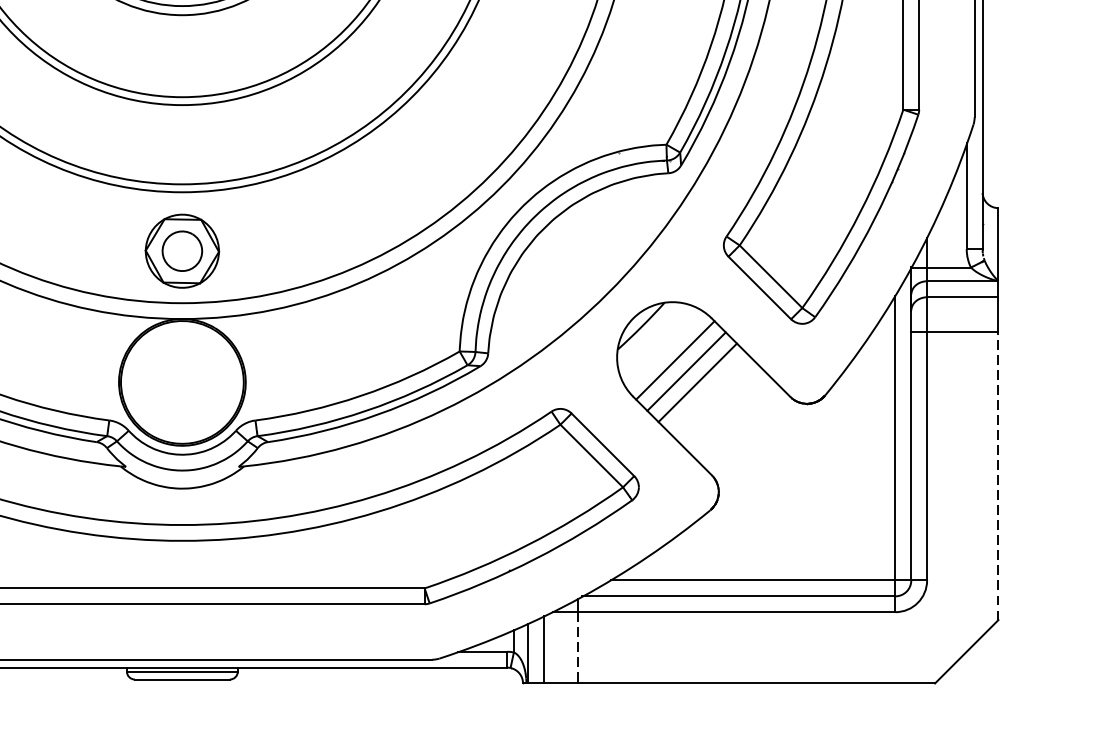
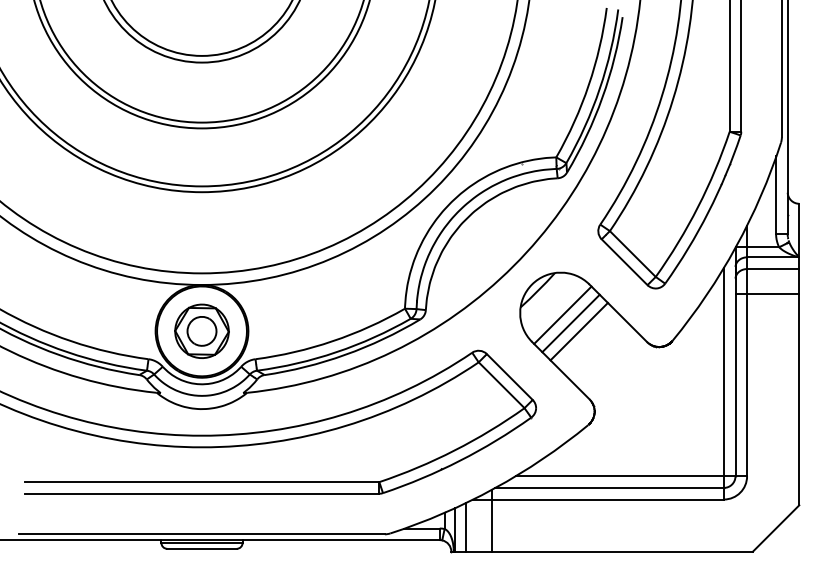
part: (181, 250) -> (201, 330), moved
line: (998, 475) -> (799, 399), dashed -> solid
line: (577, 649) -> (491, 526), dashed -> solid

